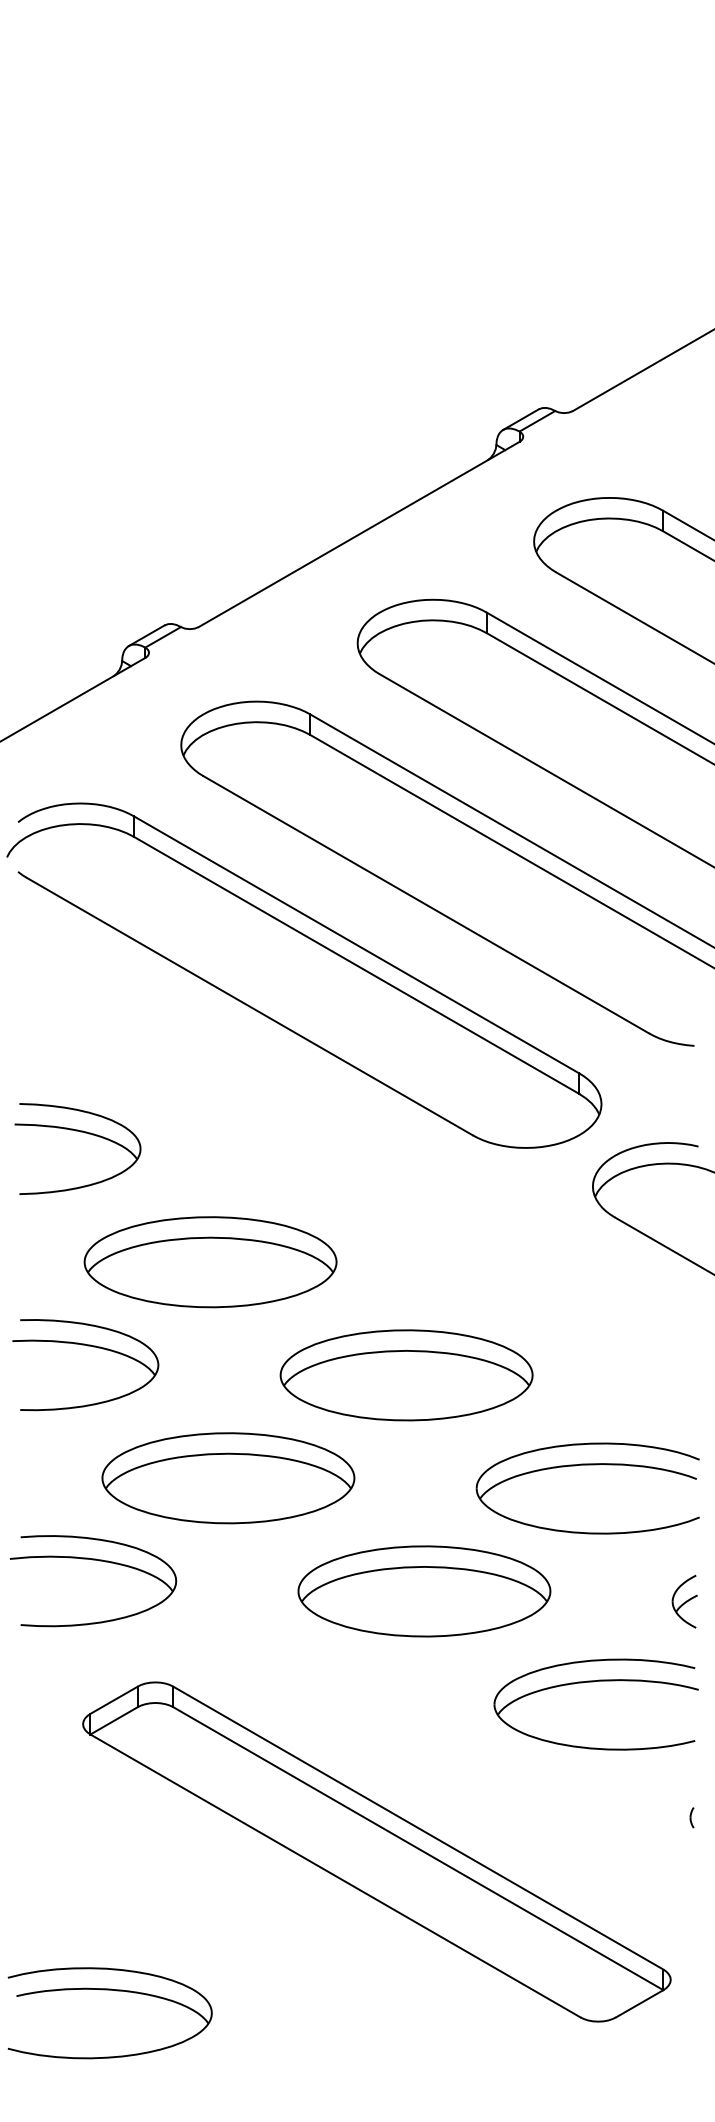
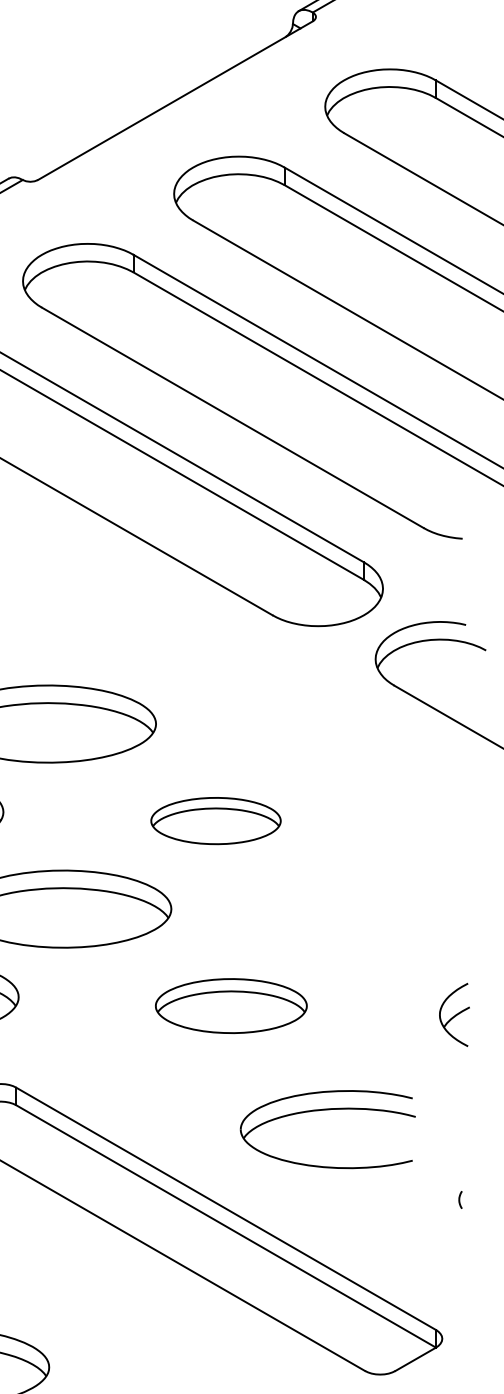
part: (406, 1375) -> (215, 821), size x0.6
part: (587, 1465) -> (371, 898), removed
part: (424, 1591) -> (231, 1006), size x0.7
part: (684, 1601) -> (454, 1014), size x1.4
part: (594, 1682) -> (326, 1110), moved

